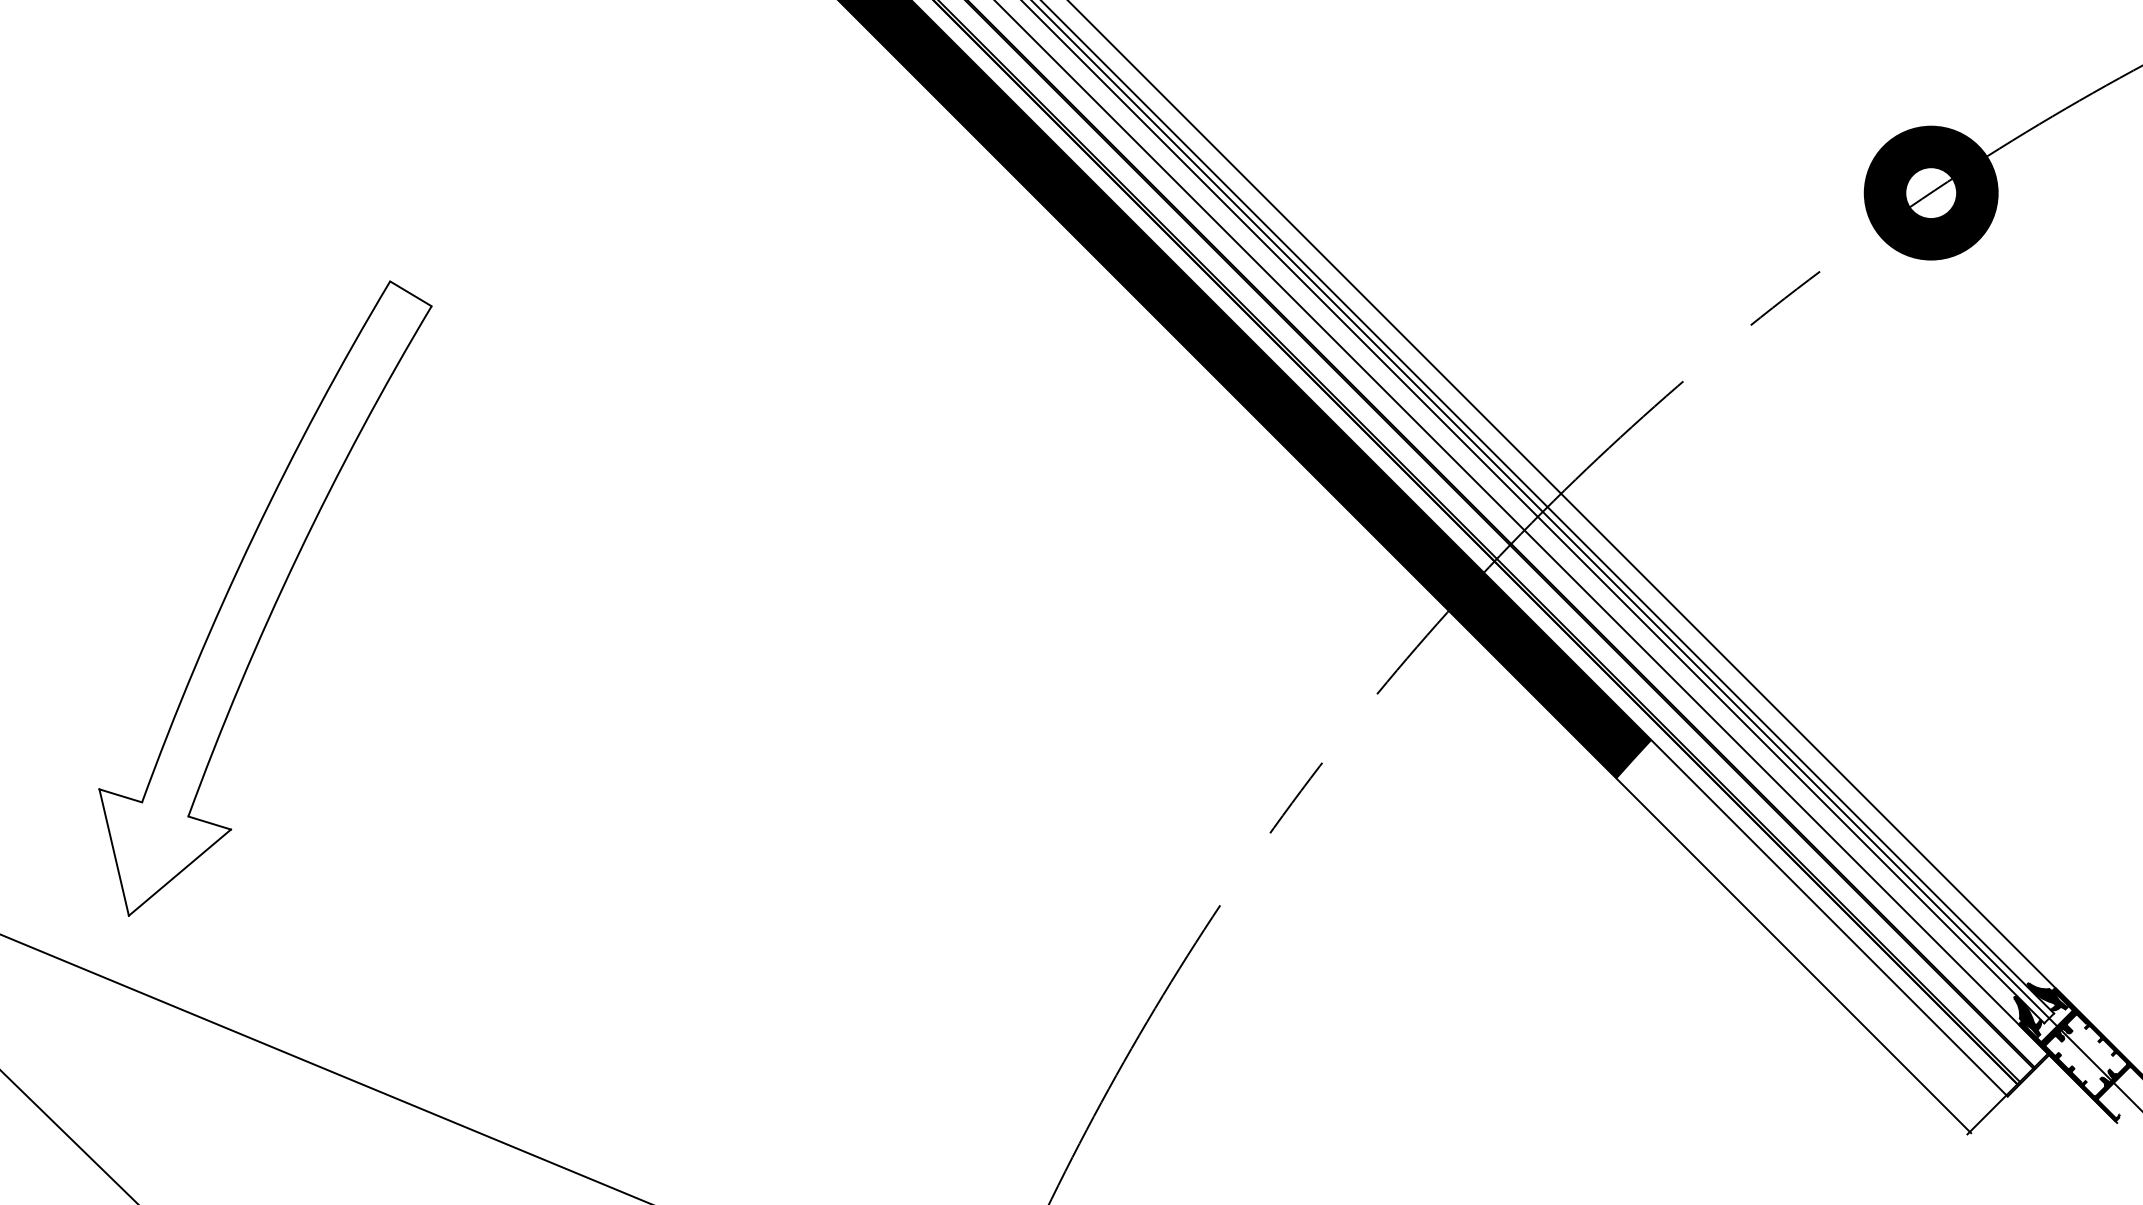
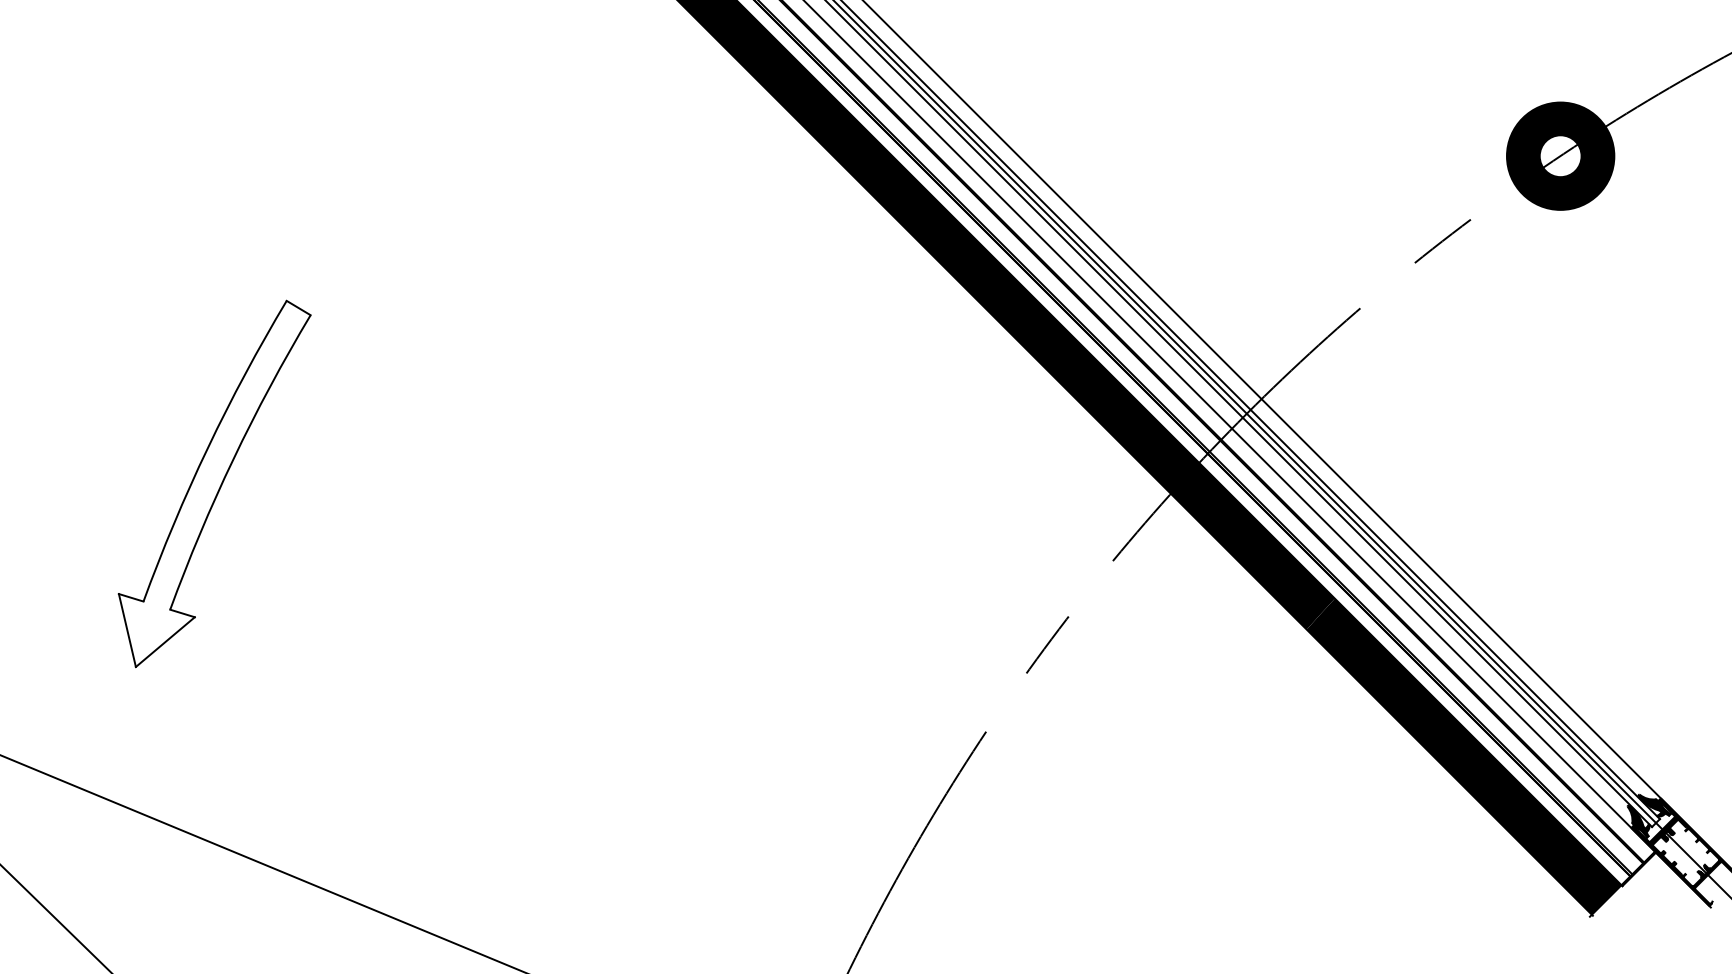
part: (265, 598) -> (214, 483), size x0.71
fill: (1811, 935) -> (1463, 756), added

